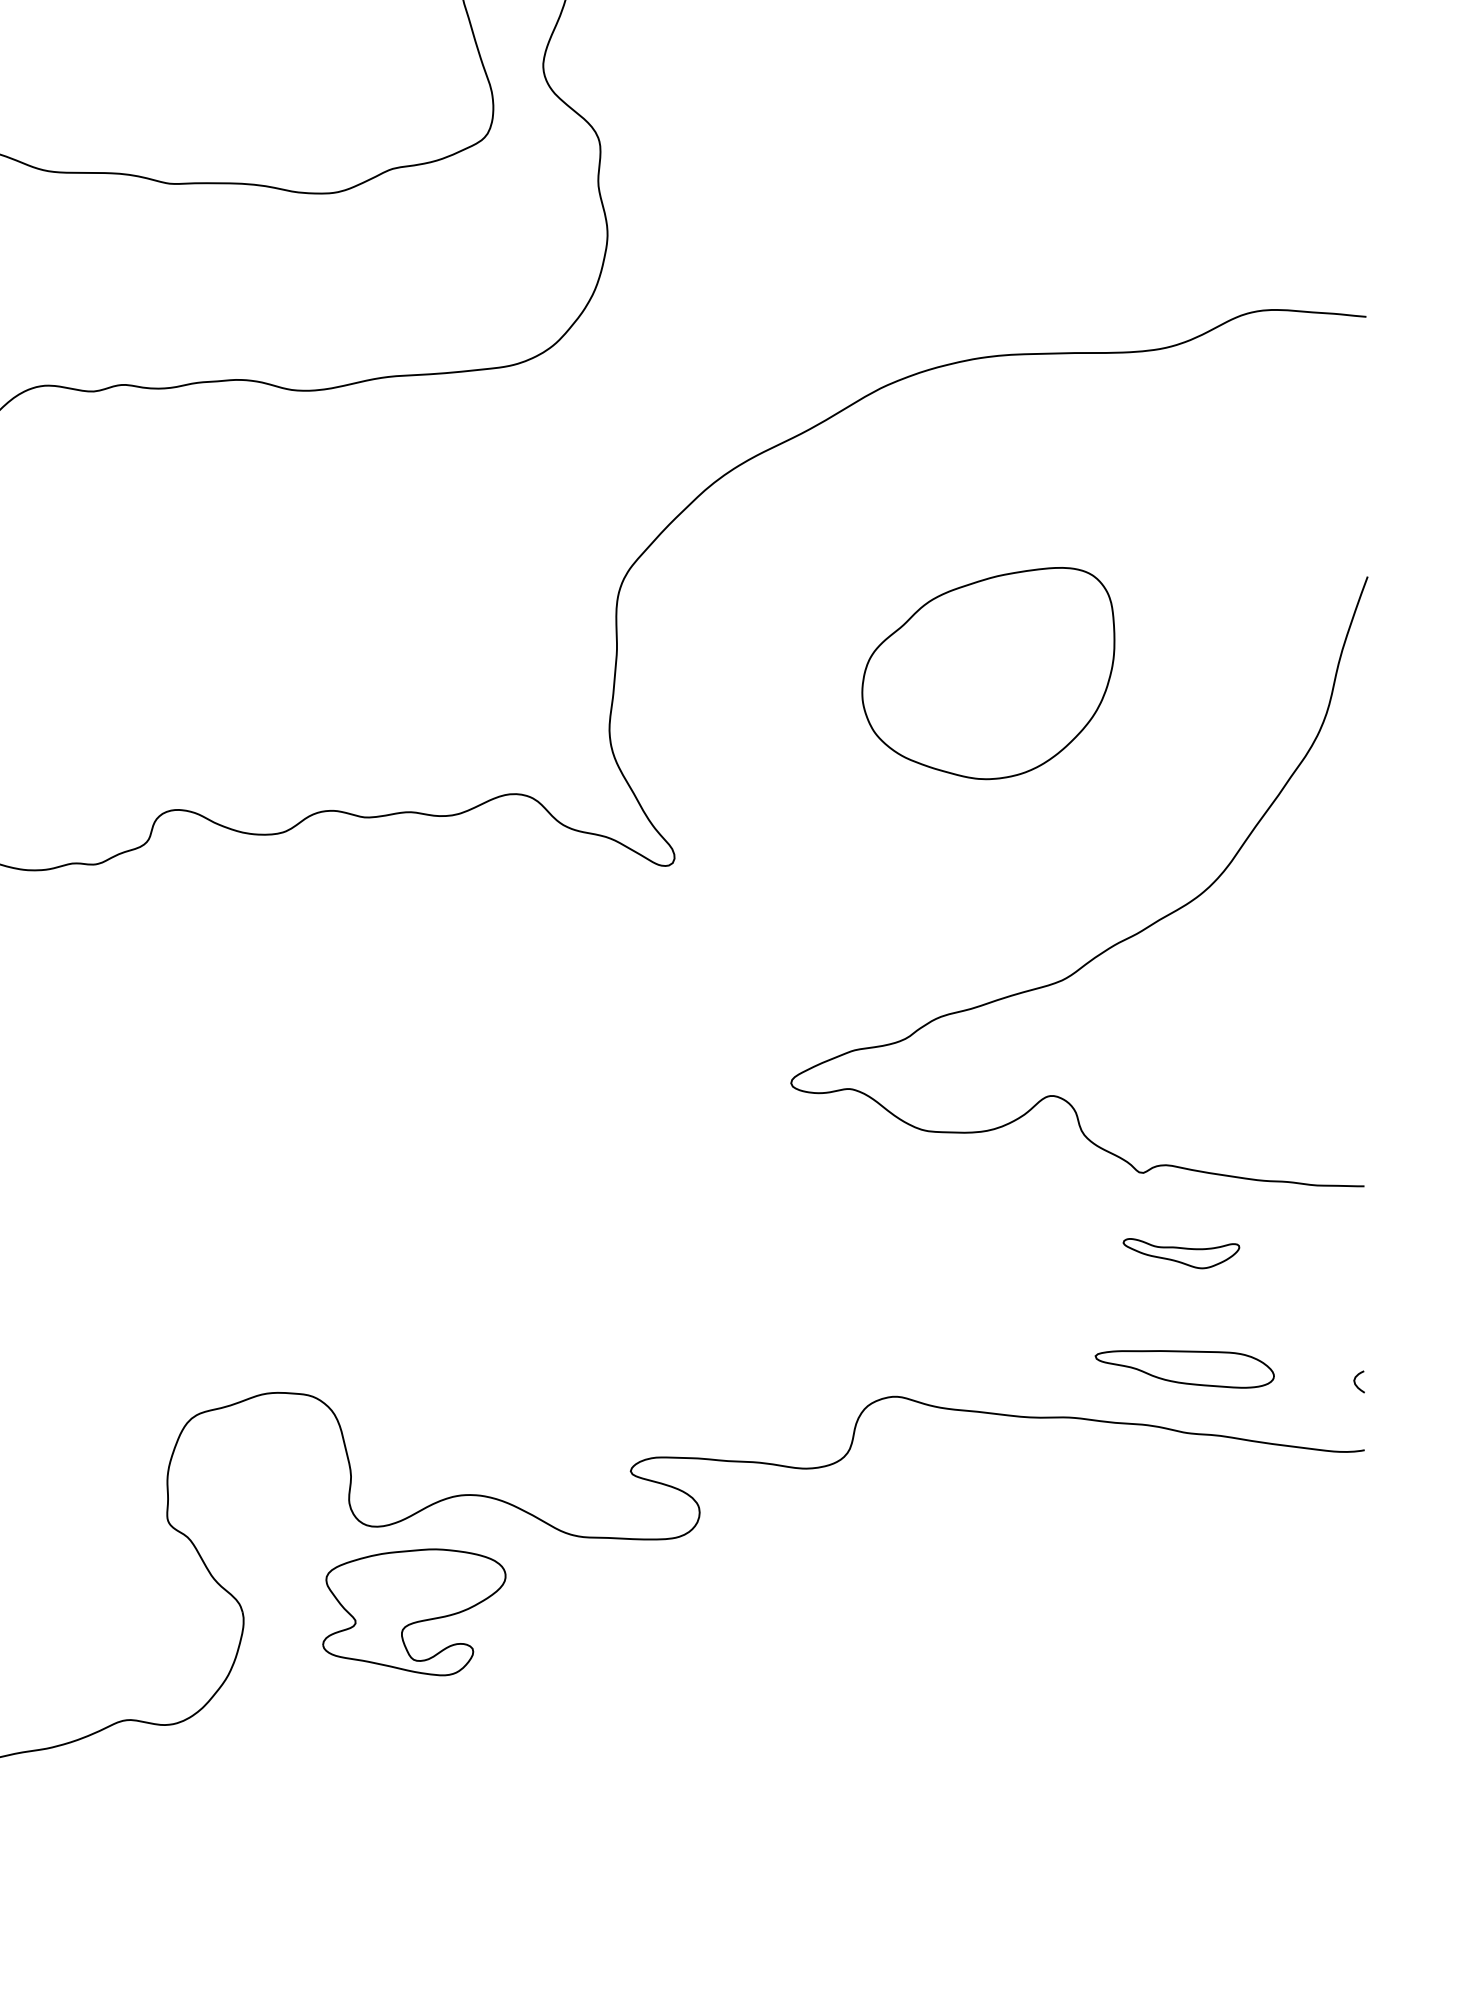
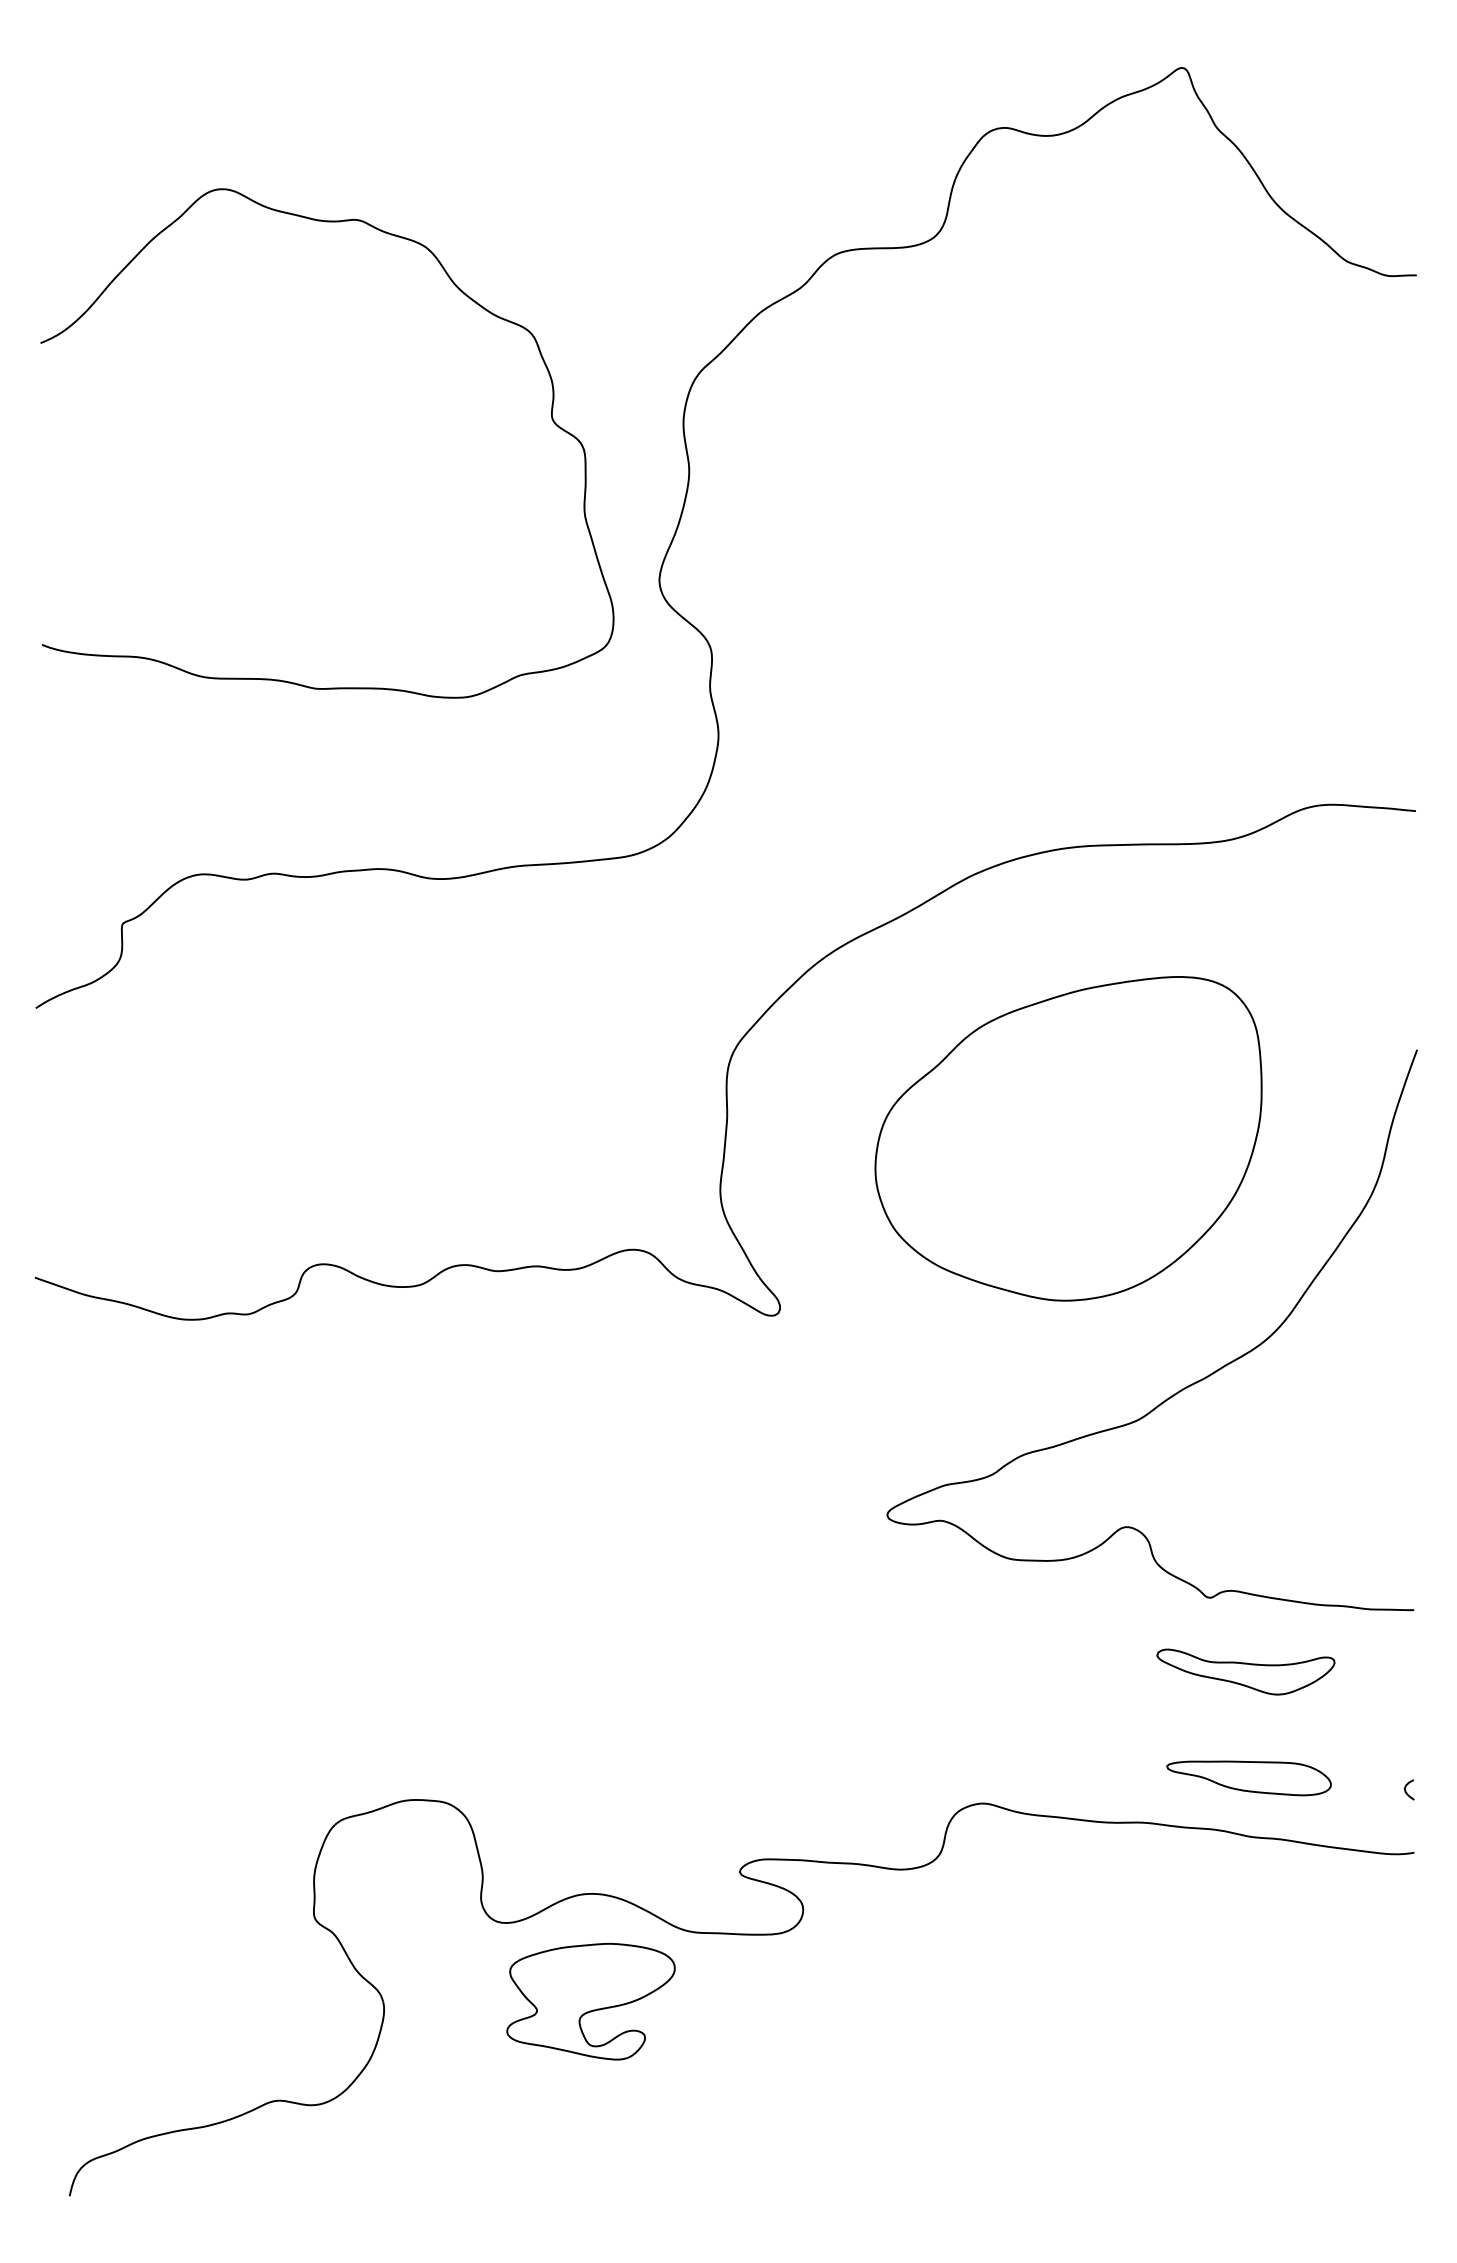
part: (988, 673) -> (1068, 1138), size x1.67
part: (1180, 1253) -> (1245, 1671), size x1.67
part: (413, 1612) -> (590, 2001), moved

